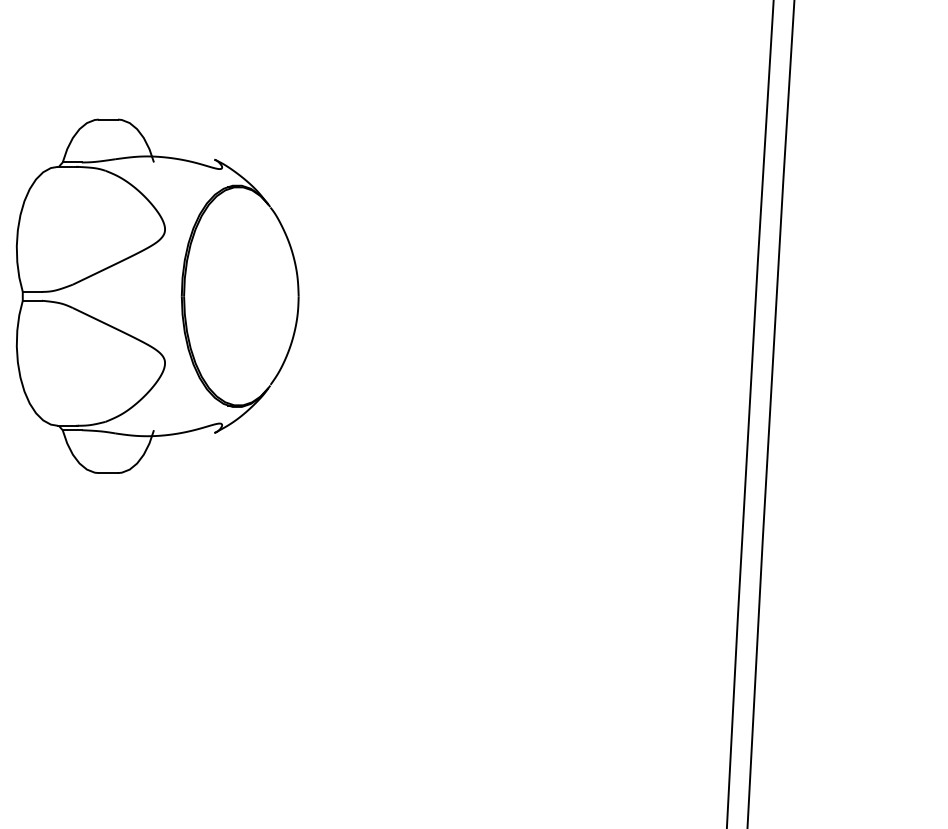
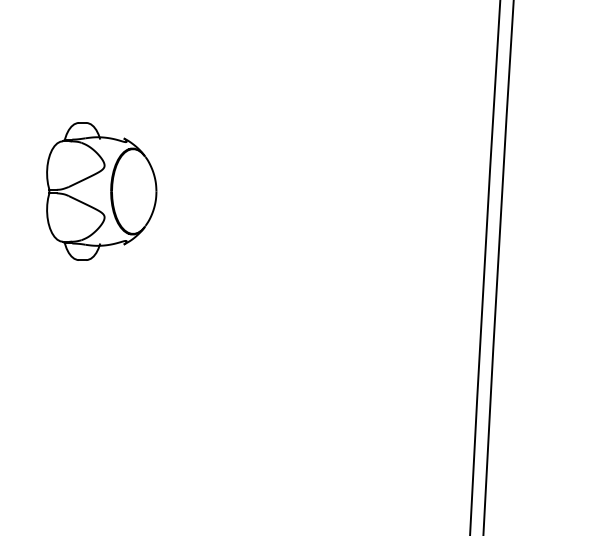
part: (157, 296) -> (101, 191), size x0.6

